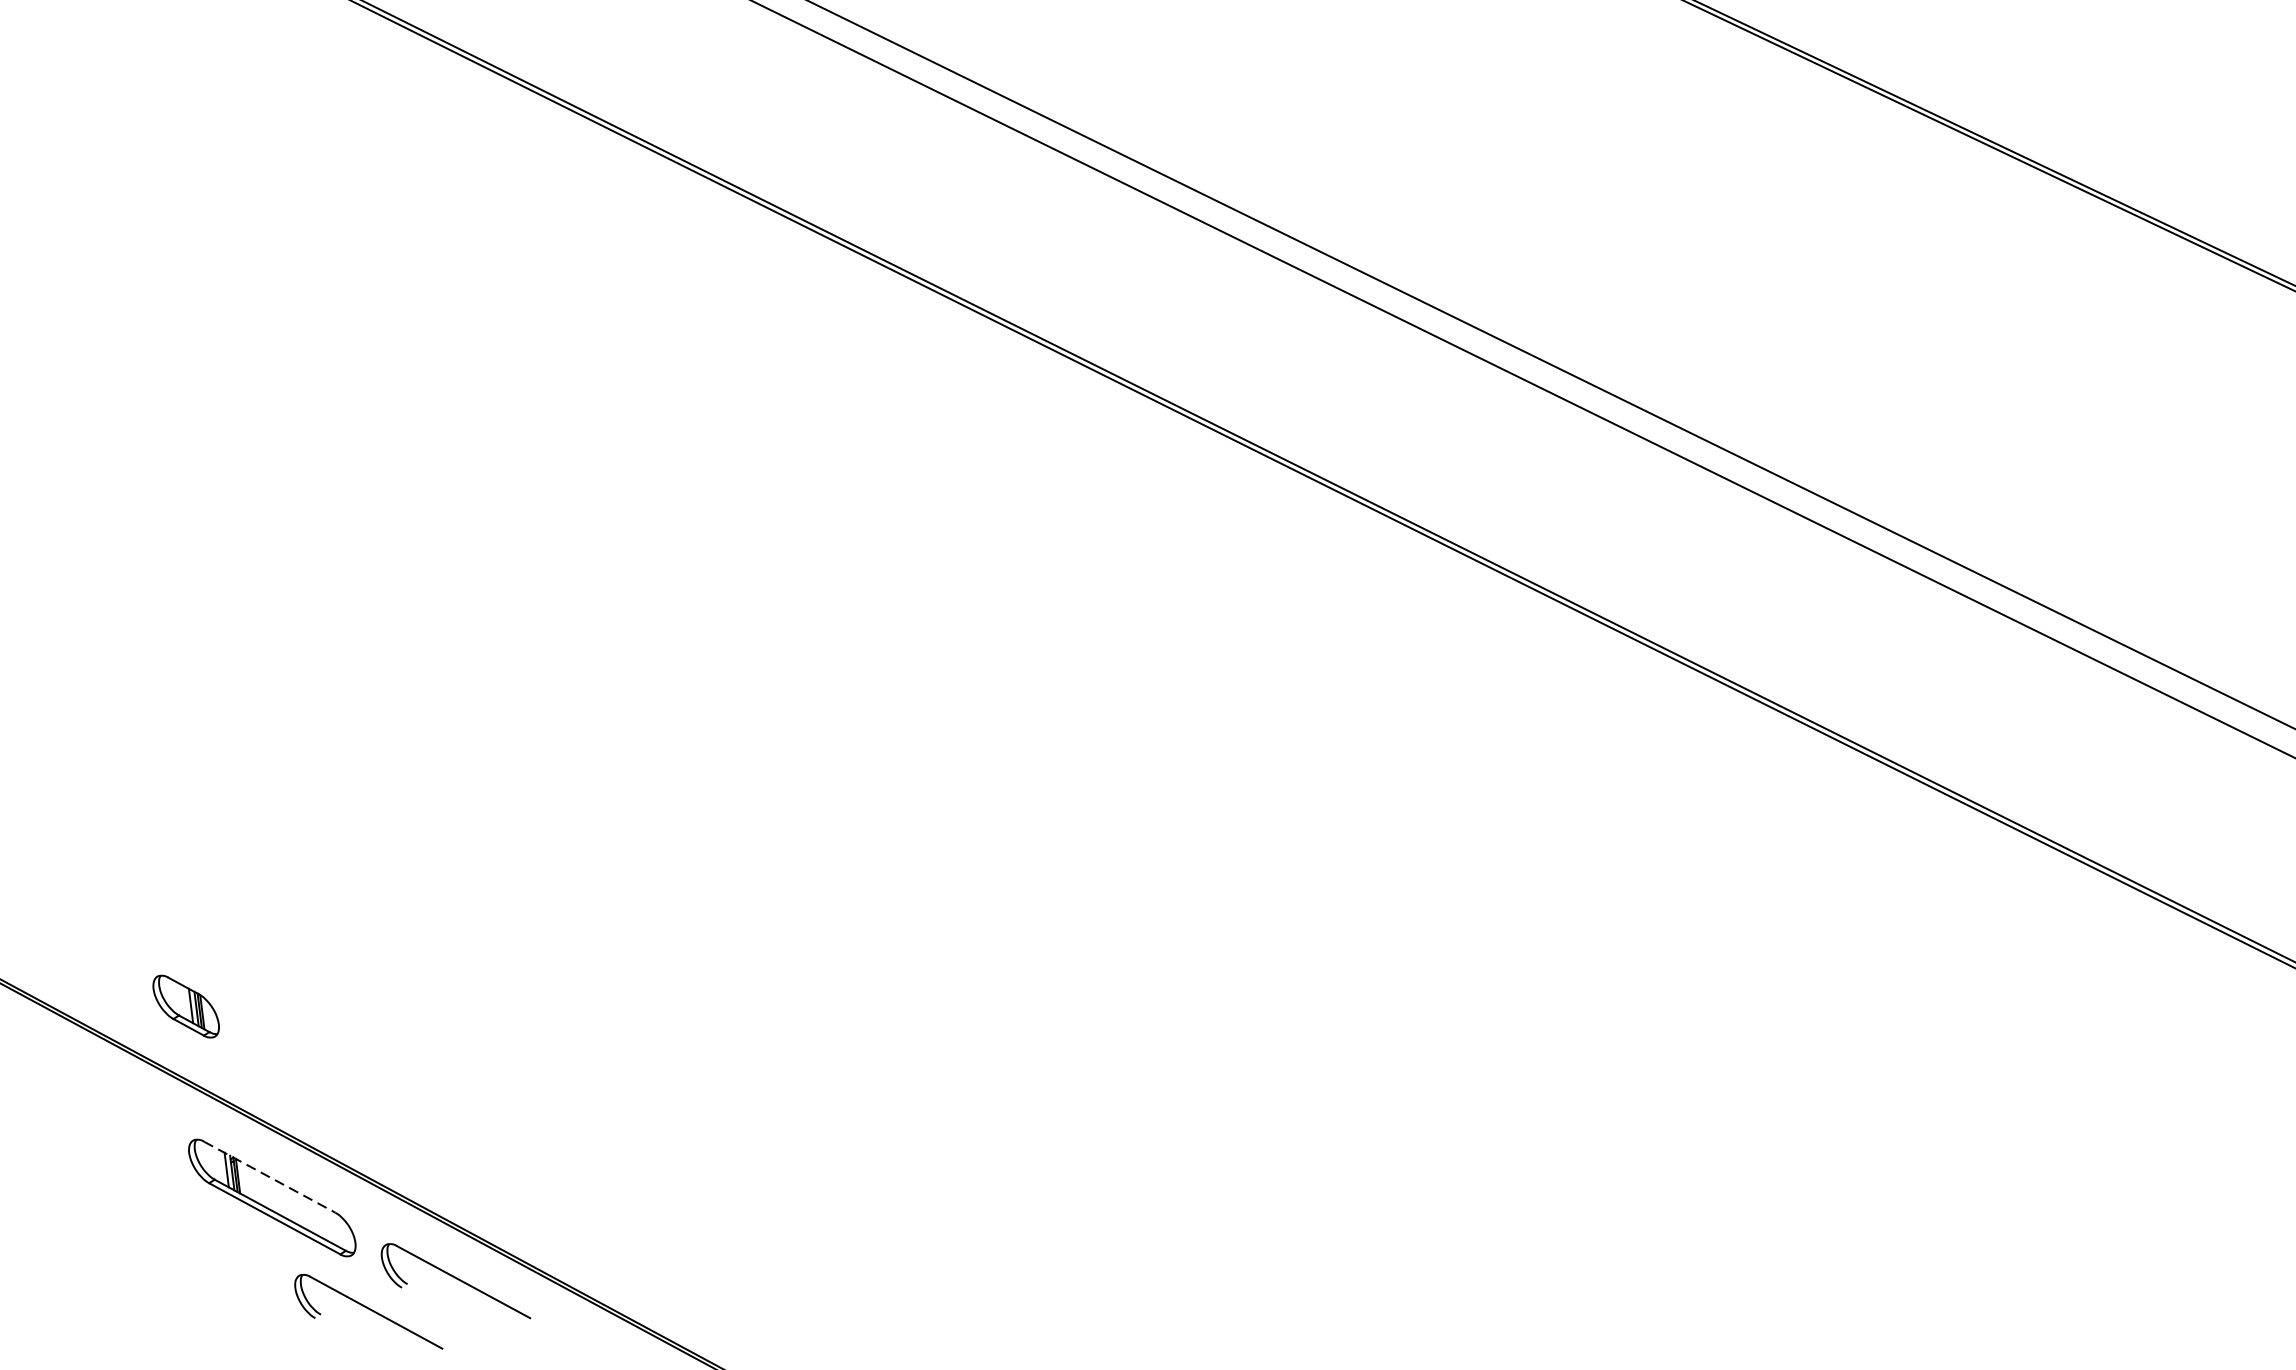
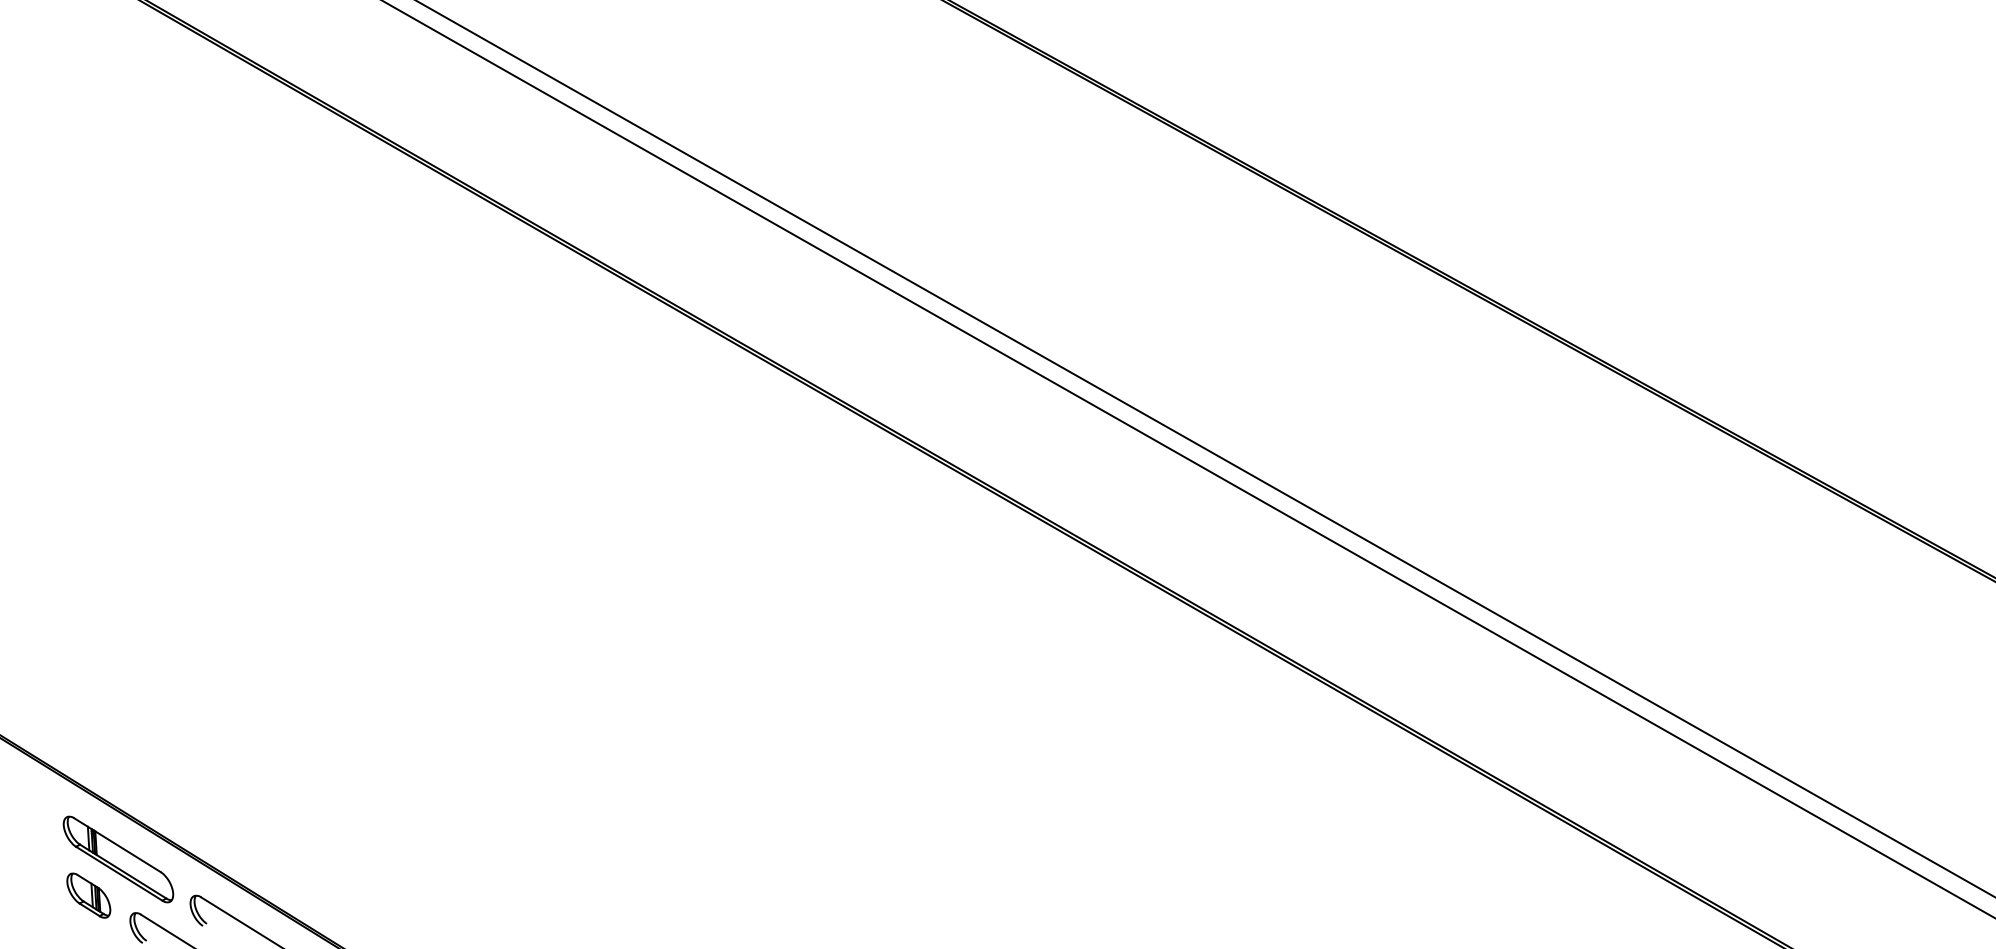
part: (185, 1006) -> (88, 895), moved
line: (269, 1177) -> (117, 845), dashed -> solid

